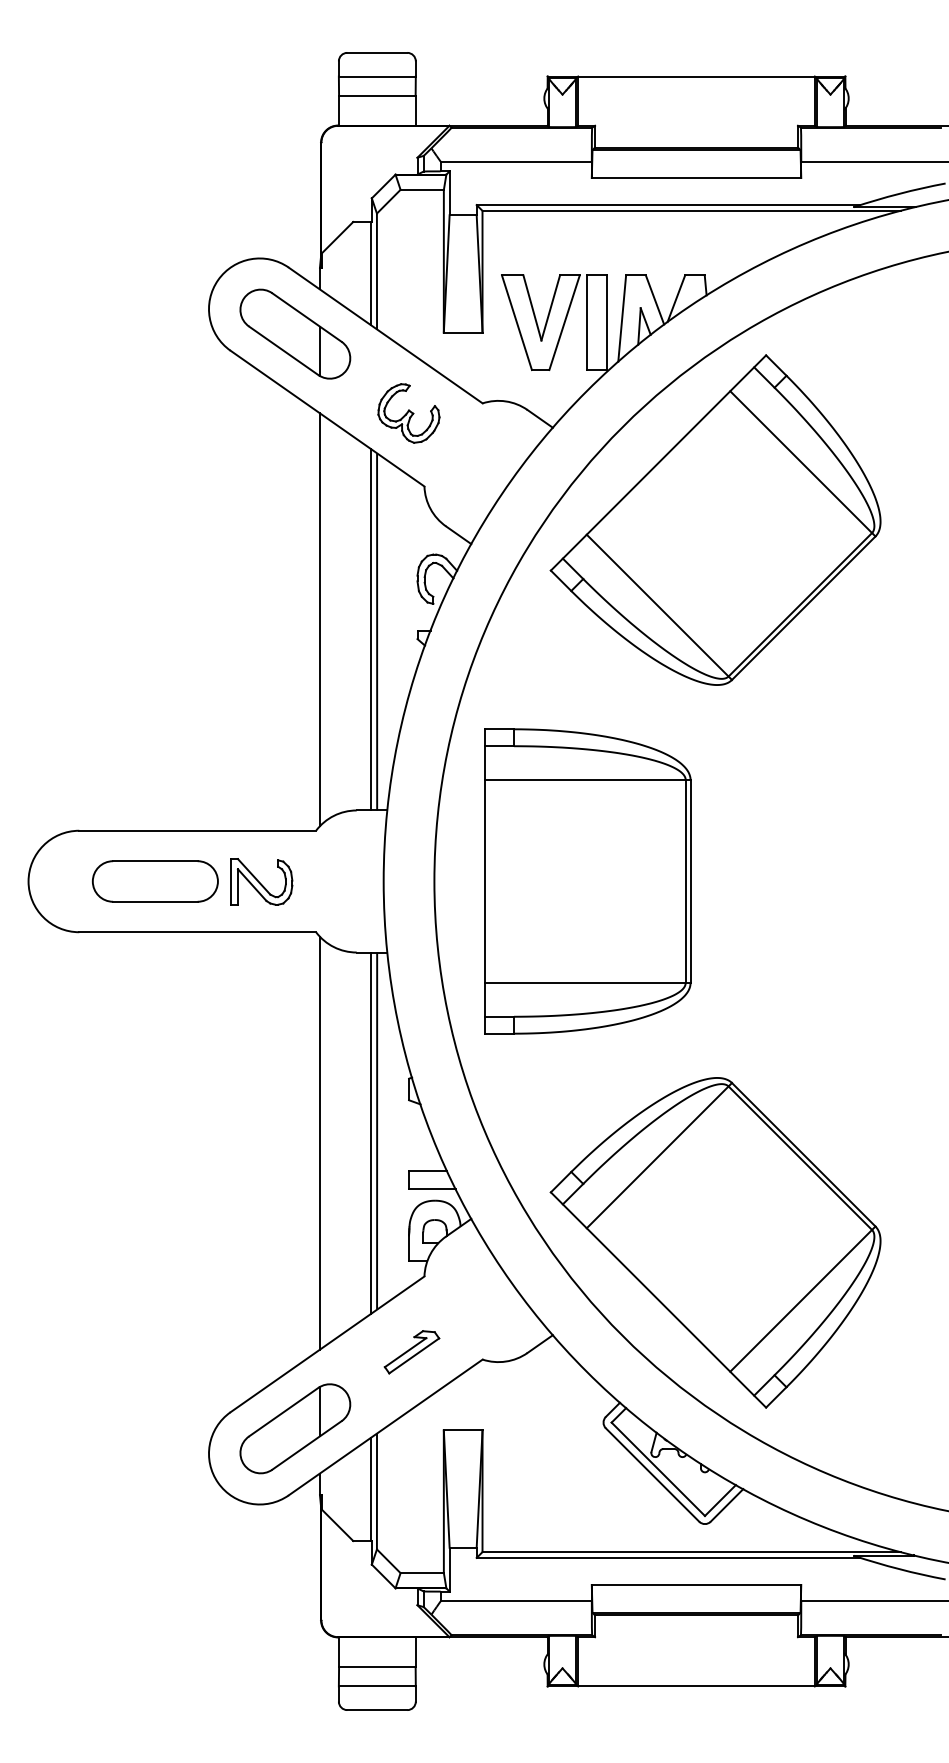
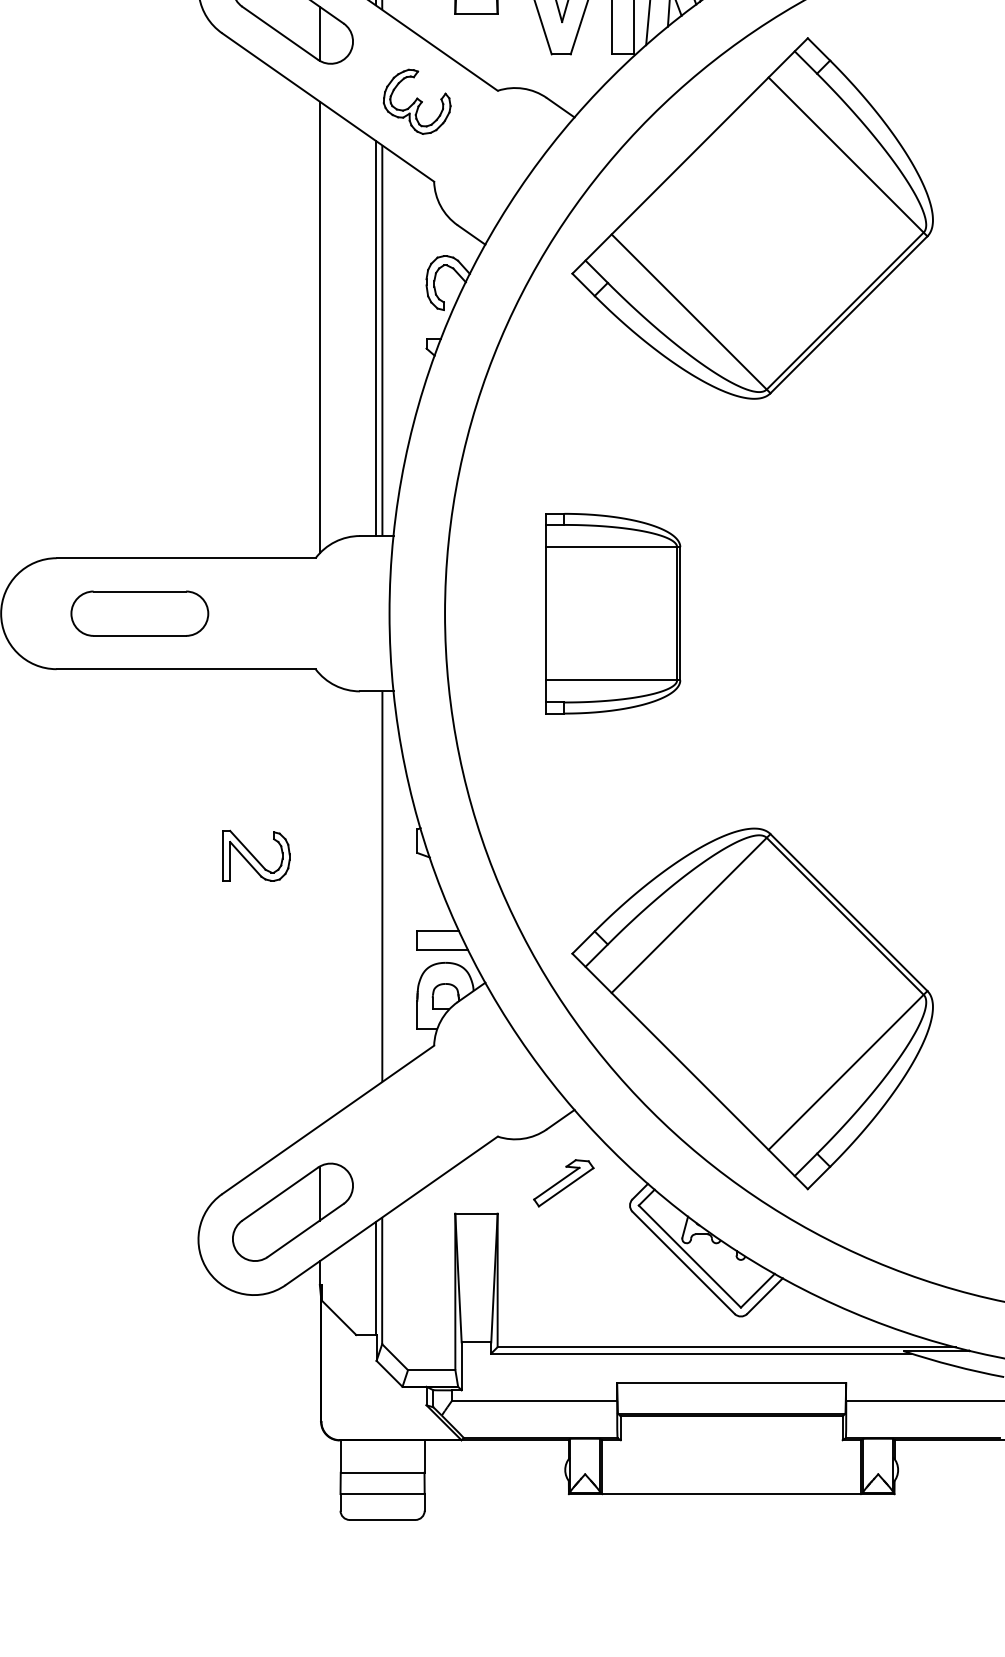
part: (261, 881) -> (255, 855), moved
part: (587, 881) -> (612, 613), size x0.6
line: (371, 1132) -> (376, 888), removed
line: (319, 1142) -> (319, 899), removed
part: (411, 1352) -> (563, 1183), moved

